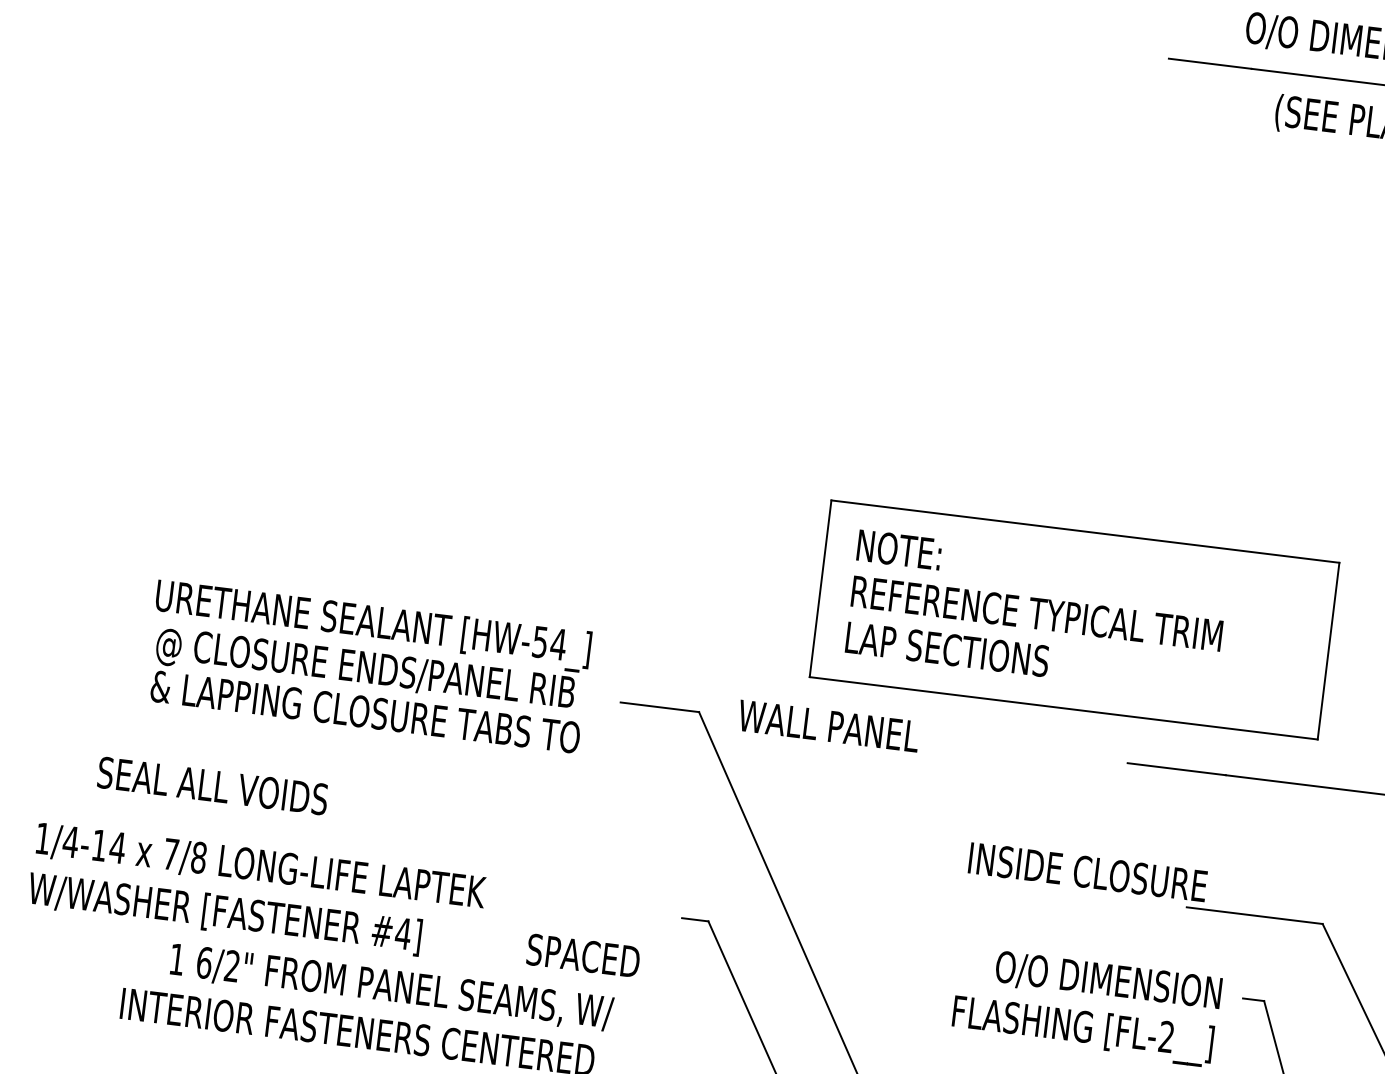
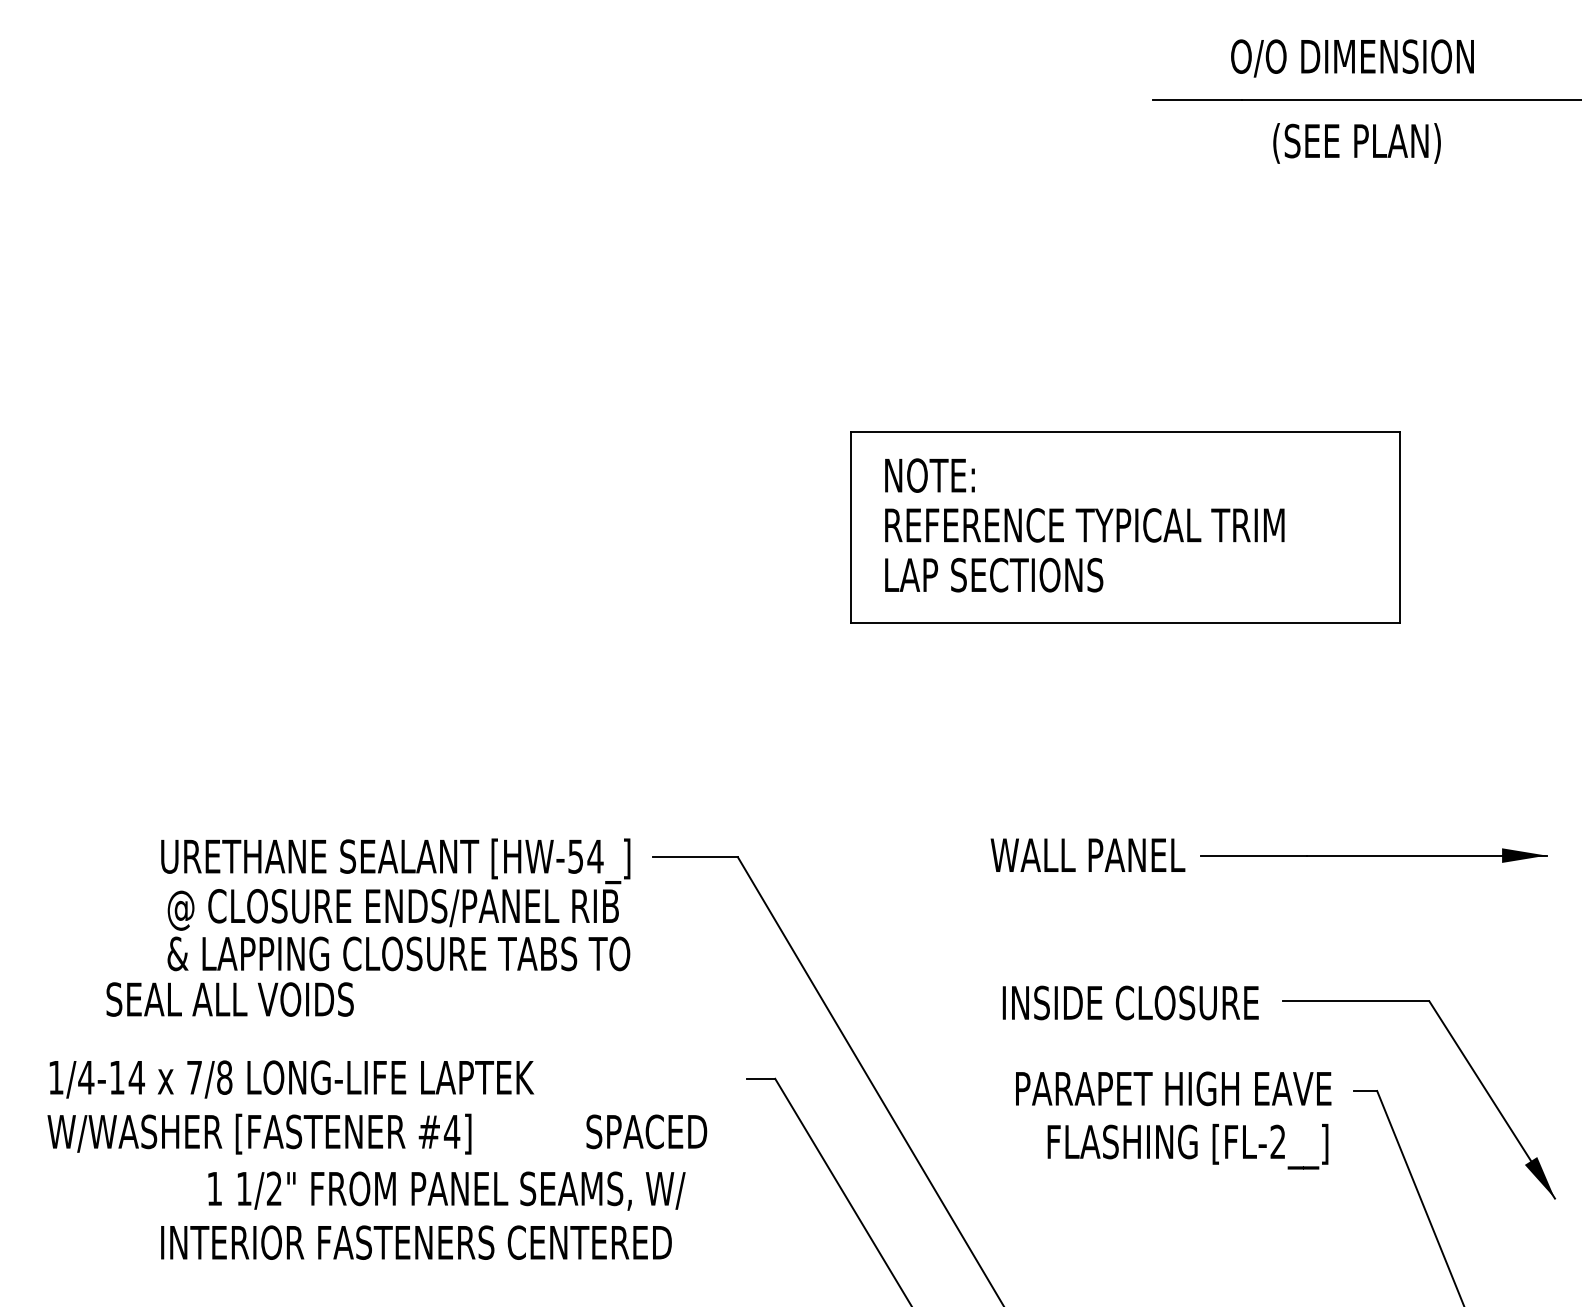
part: (1074, 620) -> (1125, 527), moved
text: (367, 666) -> (395, 904), moved
text: (828, 725) -> (1087, 854), moved
text: (1087, 871) -> (1130, 1002), moved
text: (204, 962) -> (244, 1188), 6/2" -> 1/2"
text: (1075, 977) -> (1173, 1090), O/O DIMENSION -> PARAPET HIGH EAVE

